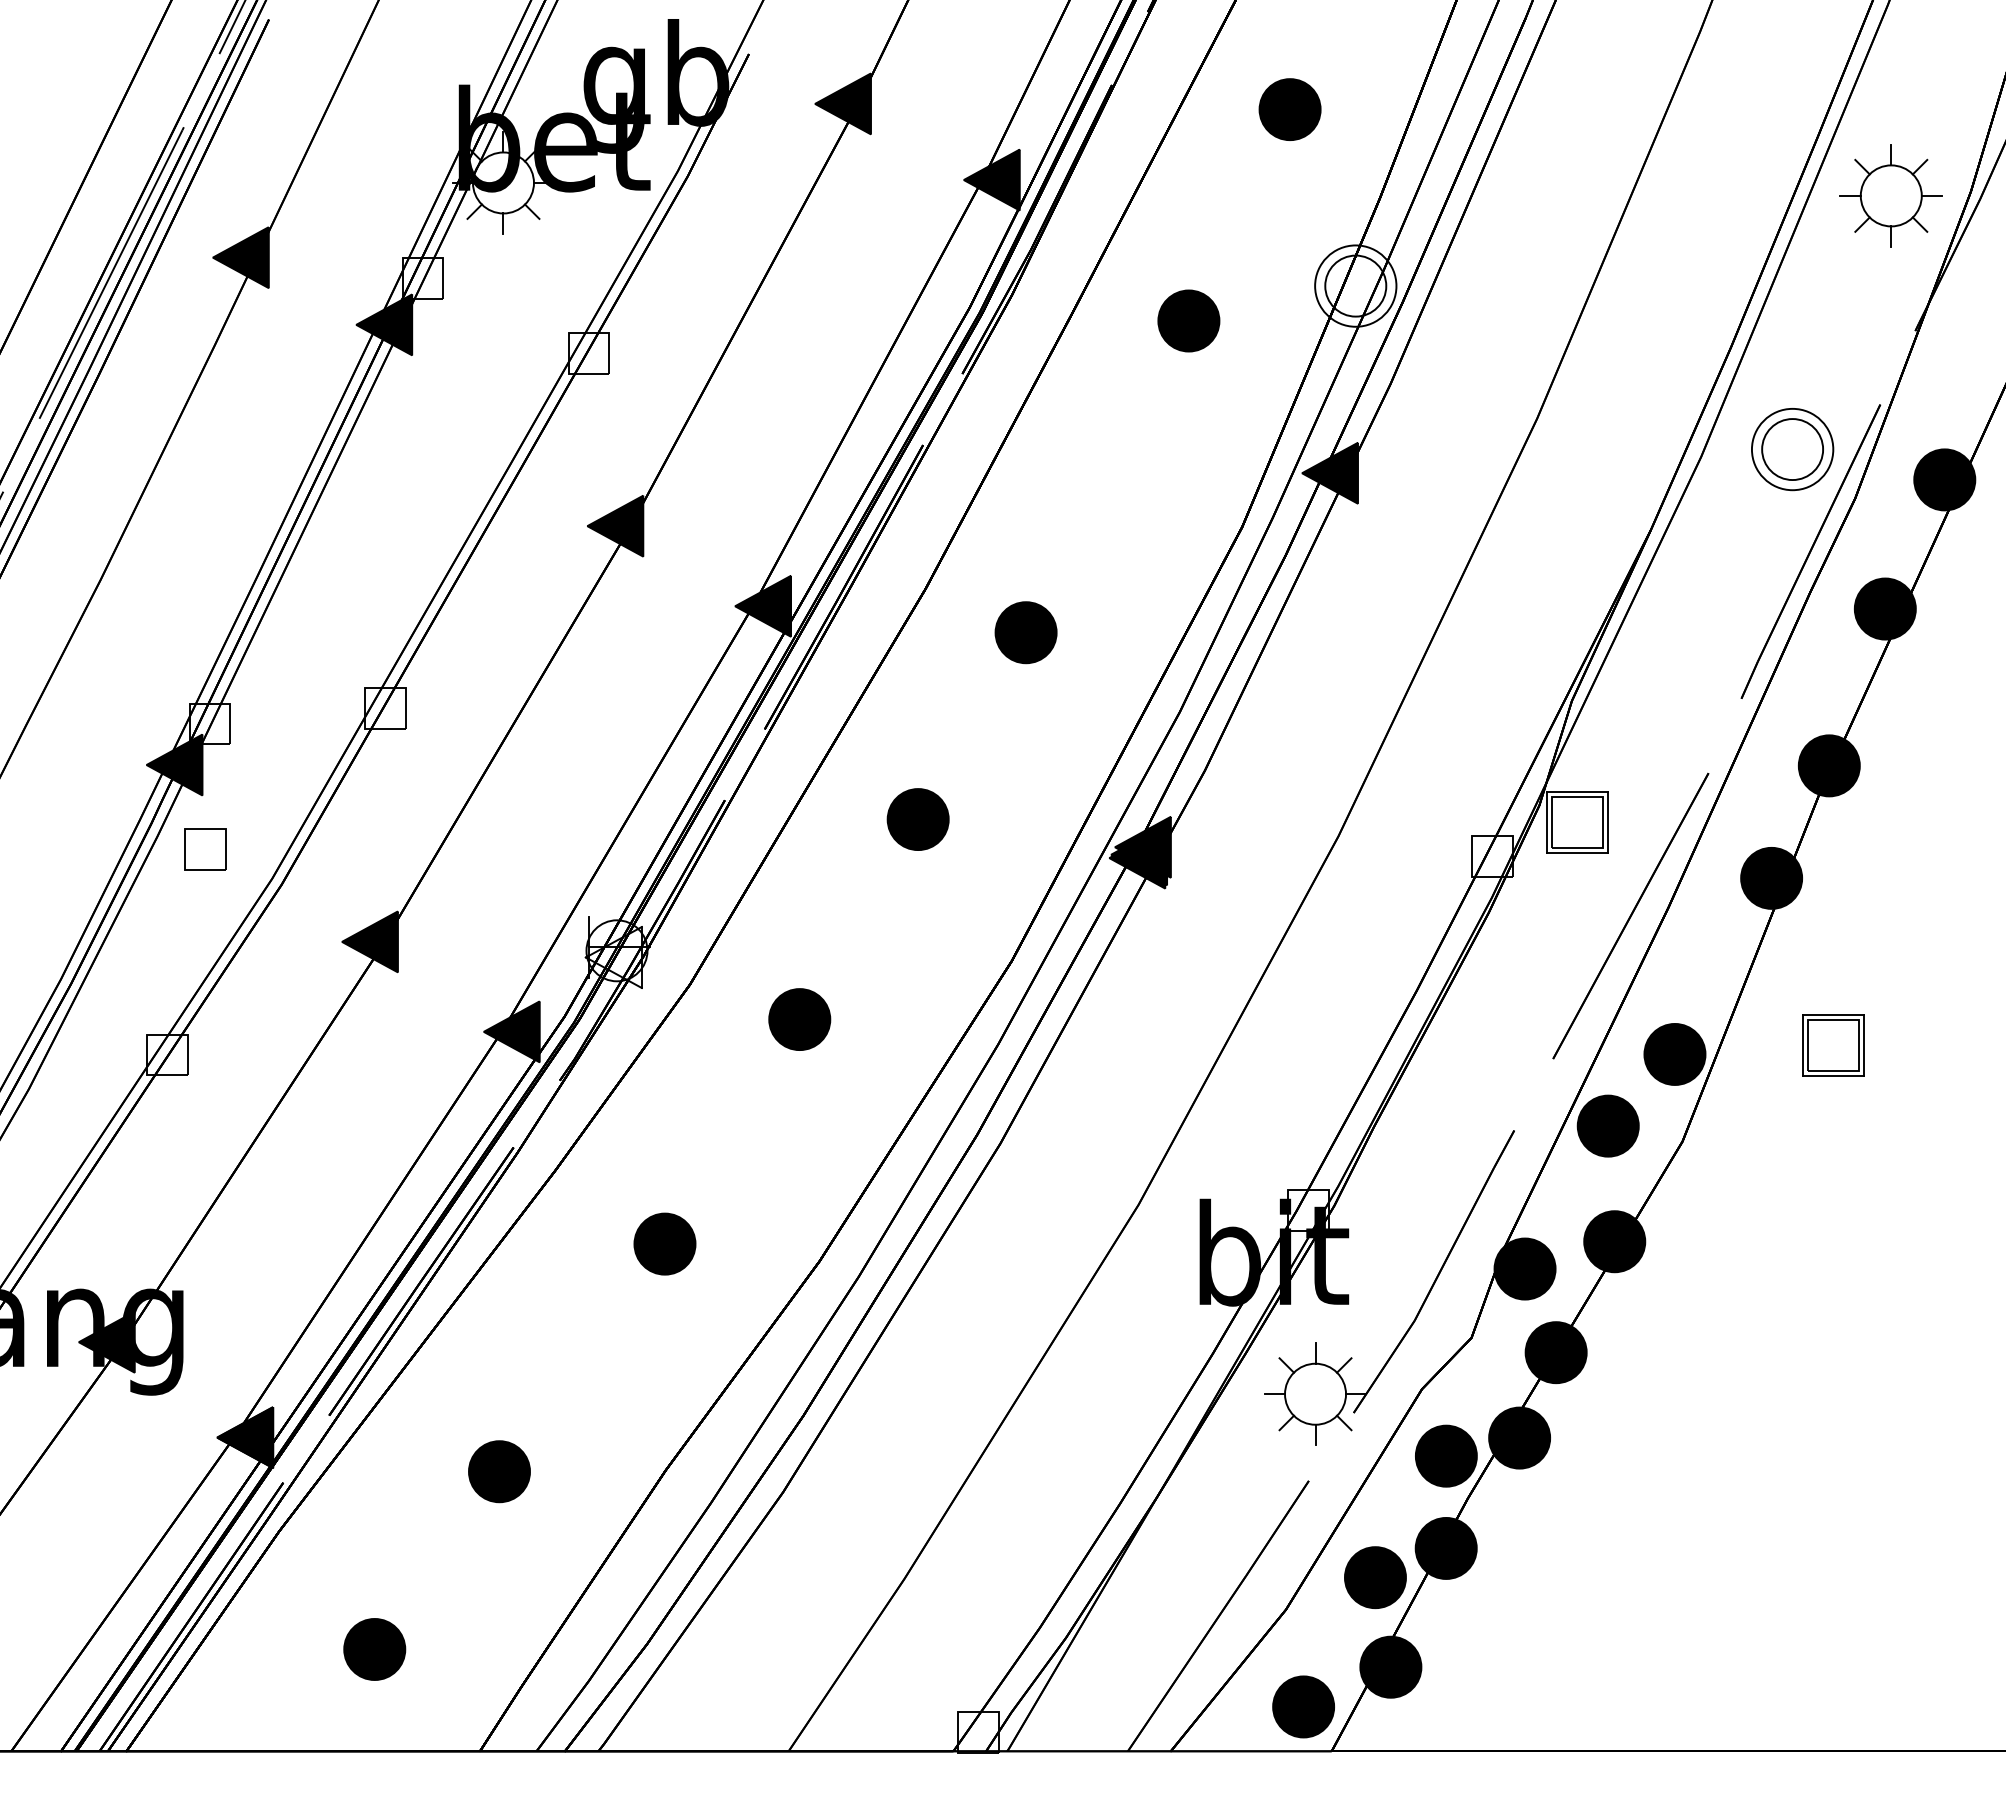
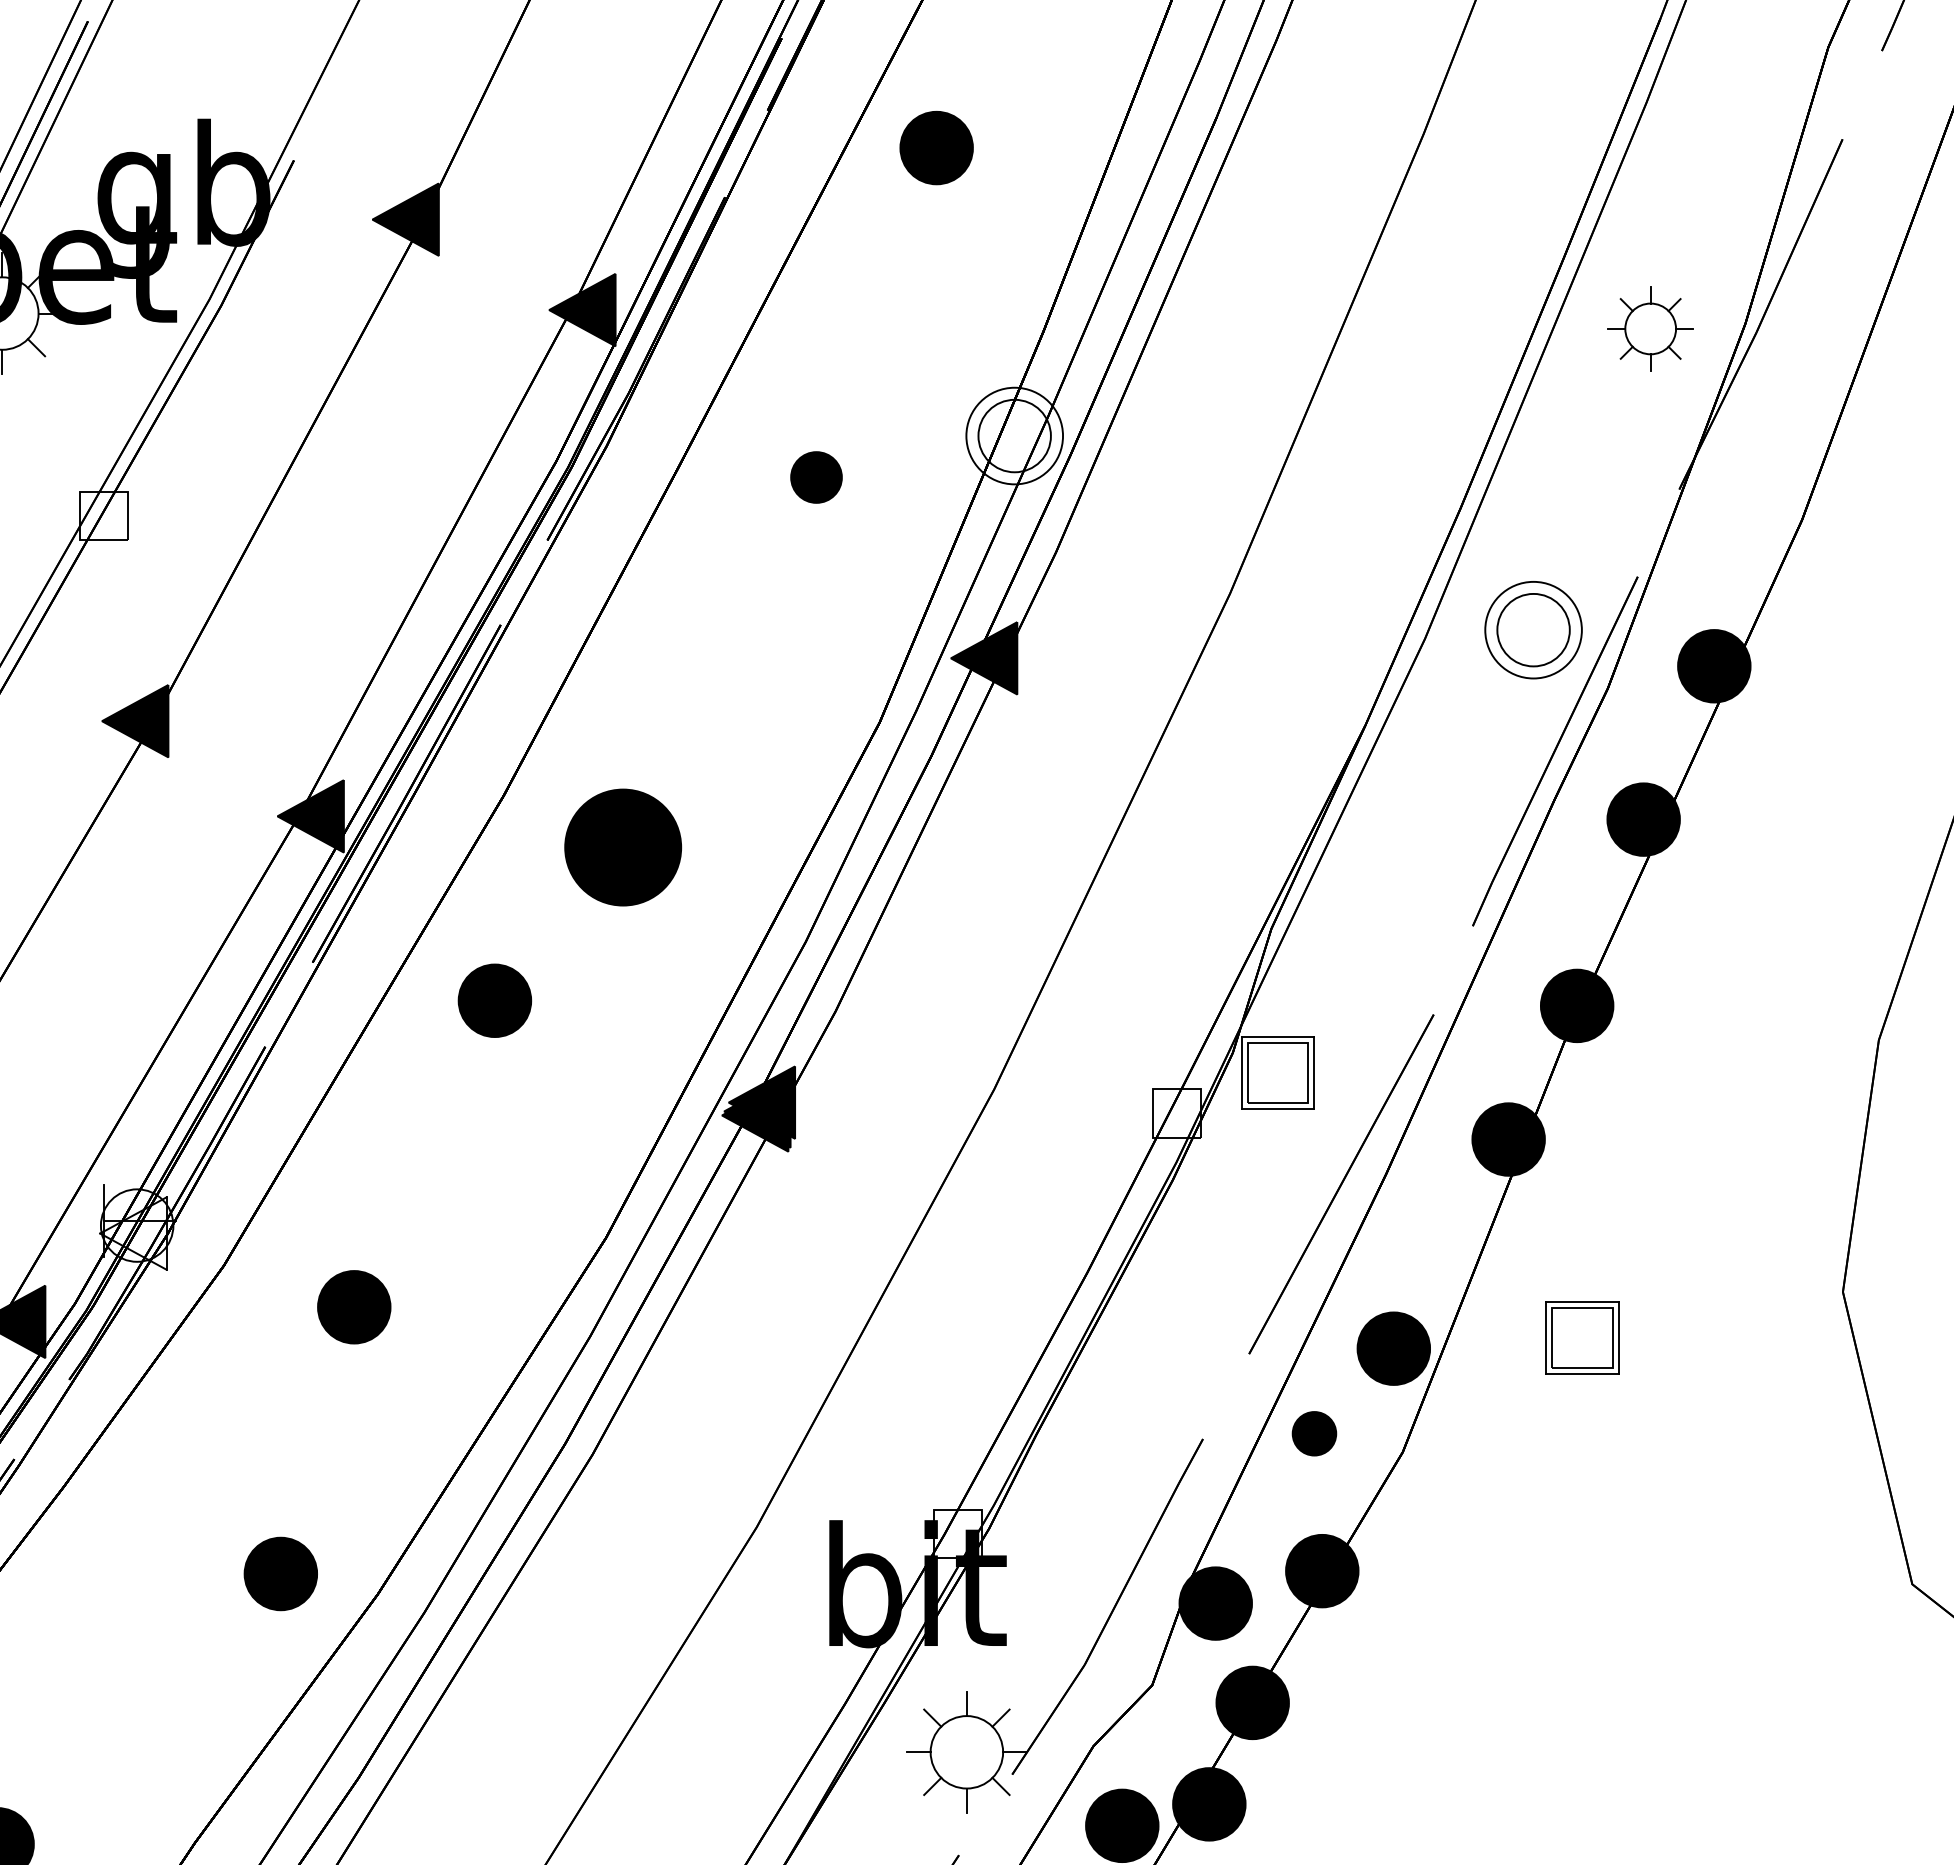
part: (1289, 109) -> (935, 147), moved
part: (1890, 195) -> (1649, 328), size x0.7
part: (1188, 320) -> (816, 476), size x0.7
part: (1025, 632) -> (622, 847), size x1.6
part: (917, 819) -> (494, 1000), moved
part: (1607, 1125) -> (1313, 1433), size x0.6
part: (664, 1243) -> (280, 1573), moved

